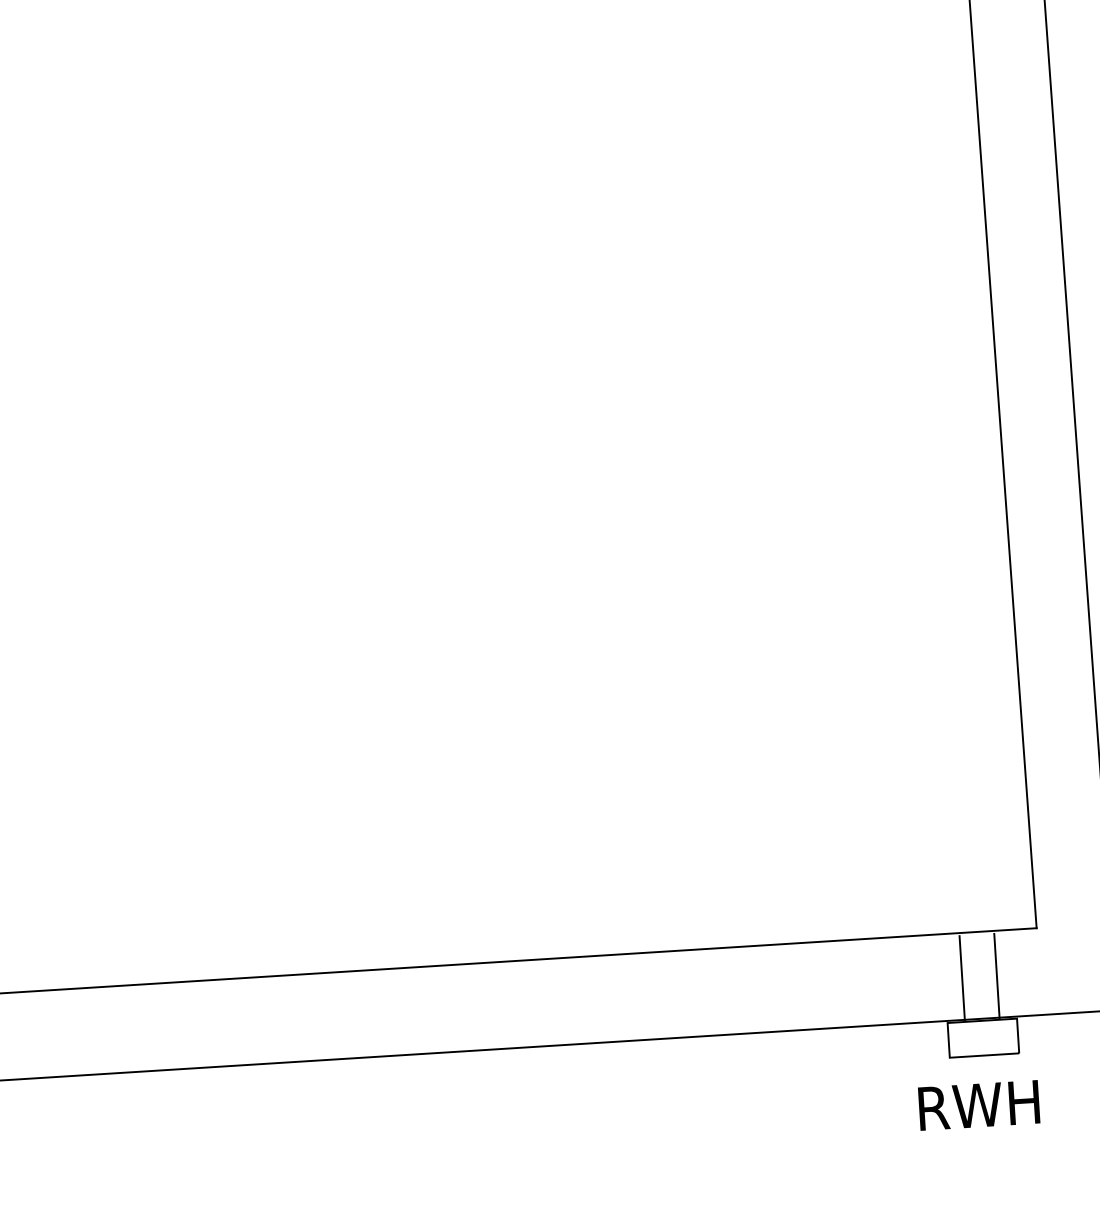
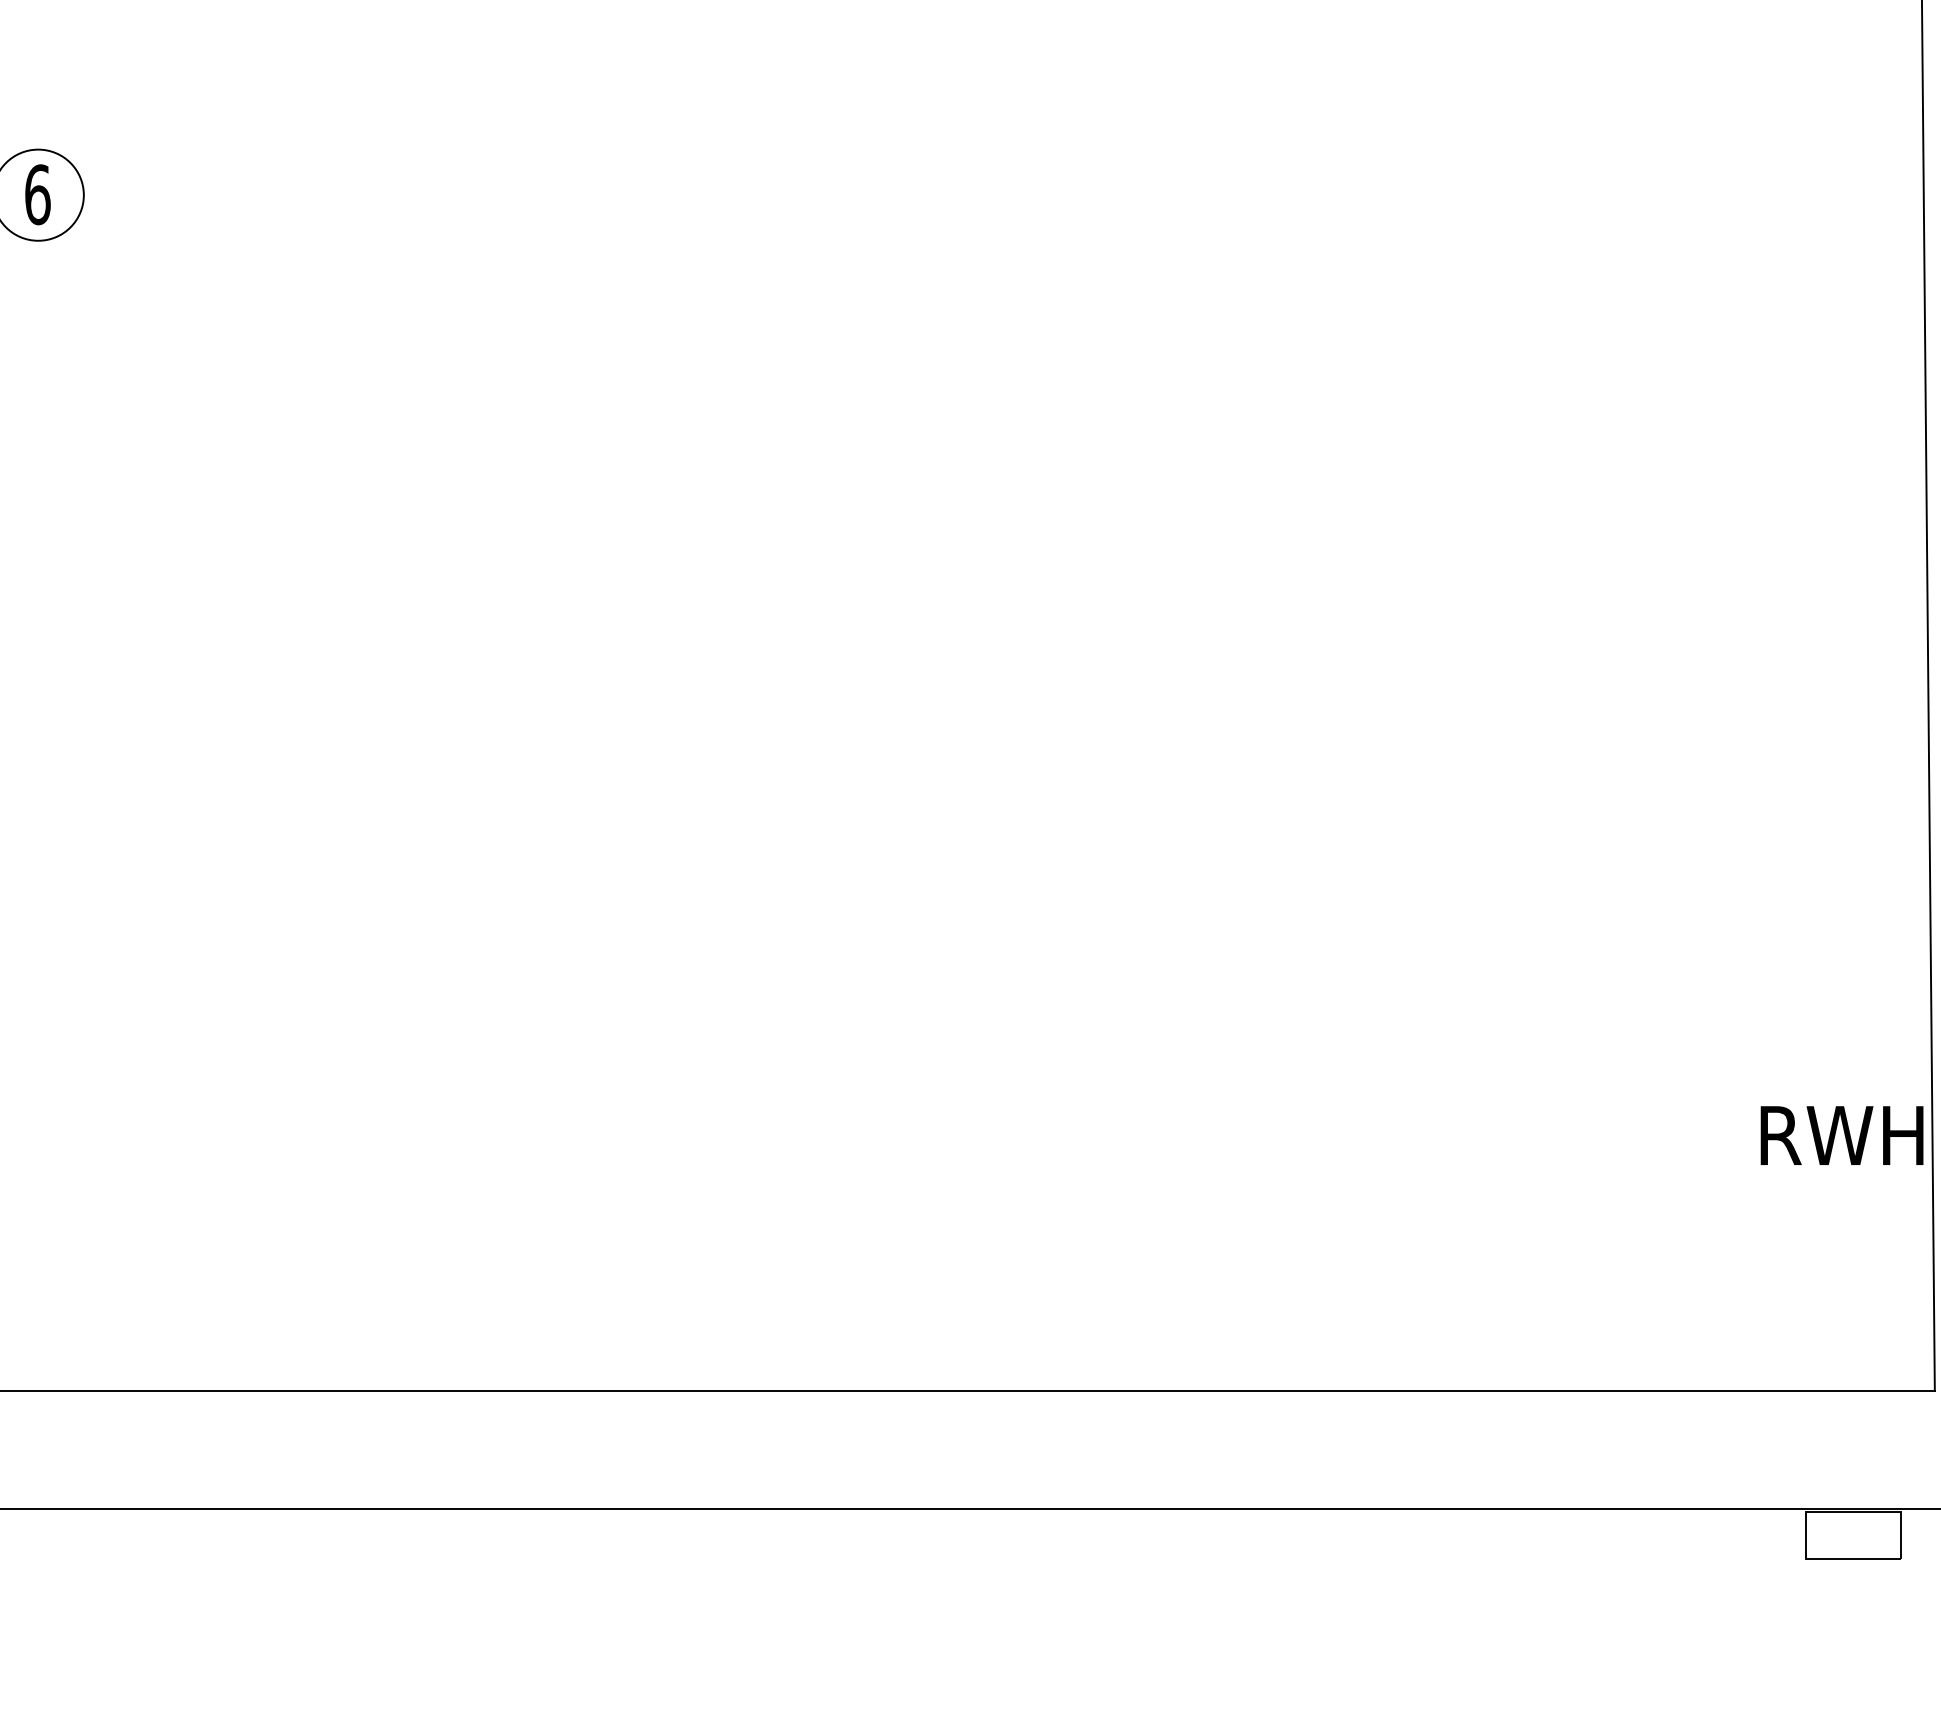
line: (997, 976) -> (1877, 1452), removed
line: (962, 978) -> (1830, 1452), removed
text: (978, 1105) -> (1841, 1135), moved

